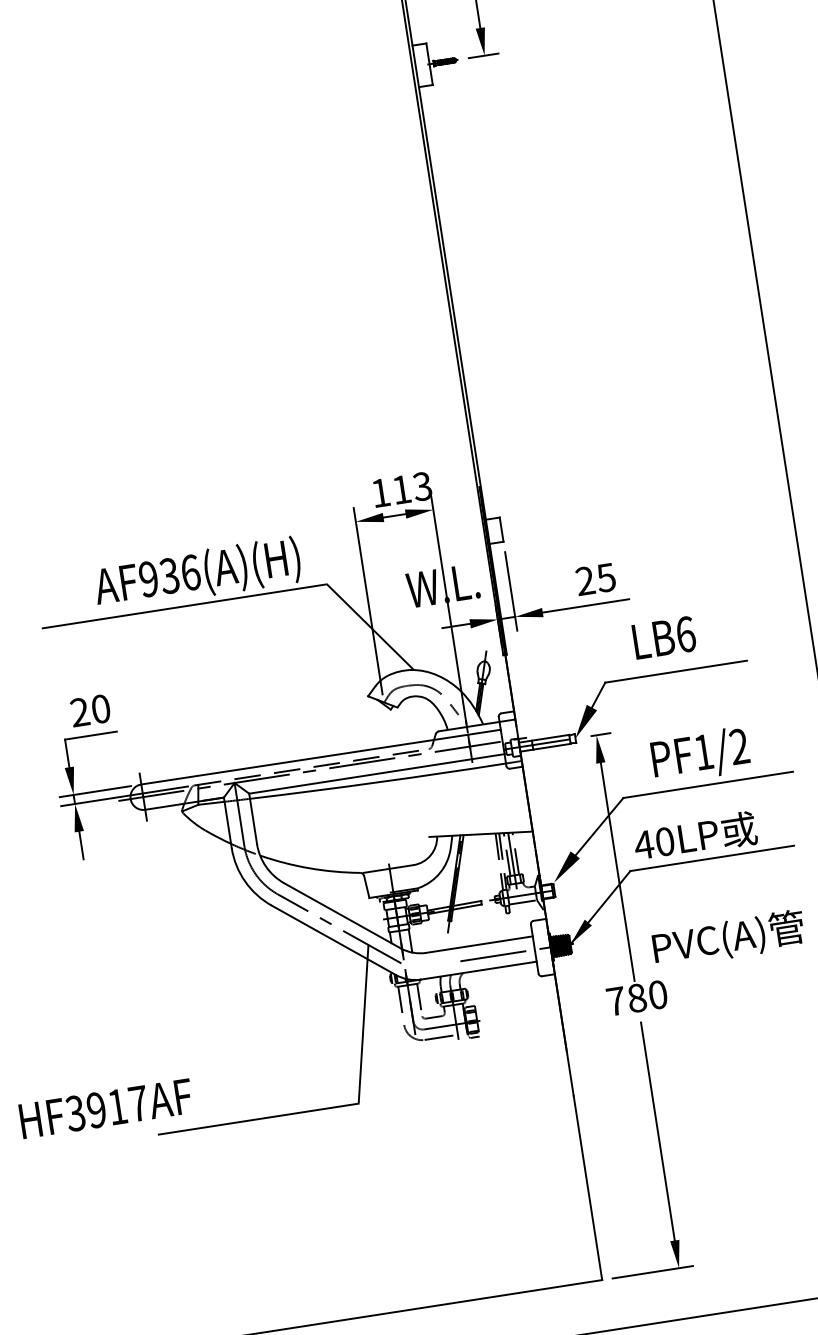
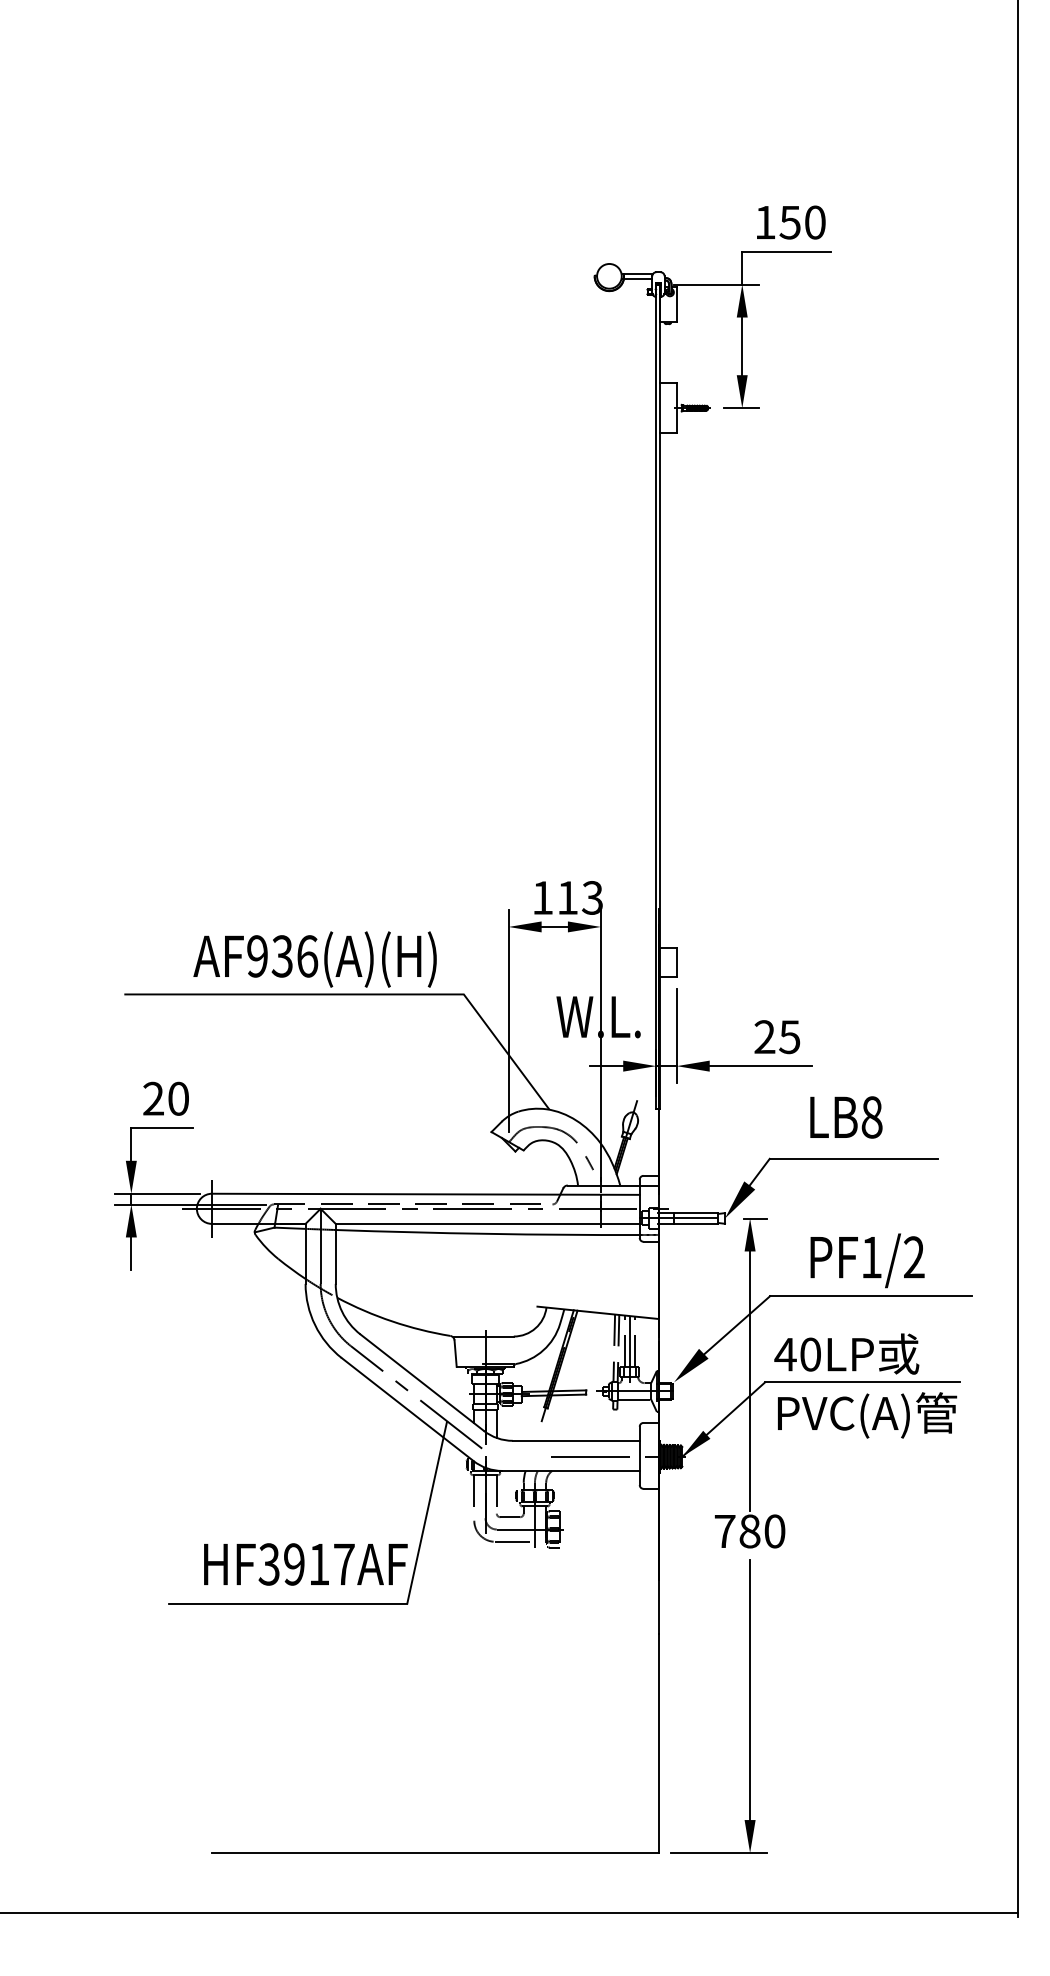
text: (685, 634) -> (871, 1117), LB6 -> LB8
text: (729, 939) -> (867, 1415), moved
text: (106, 1108) -> (305, 1564), moved

